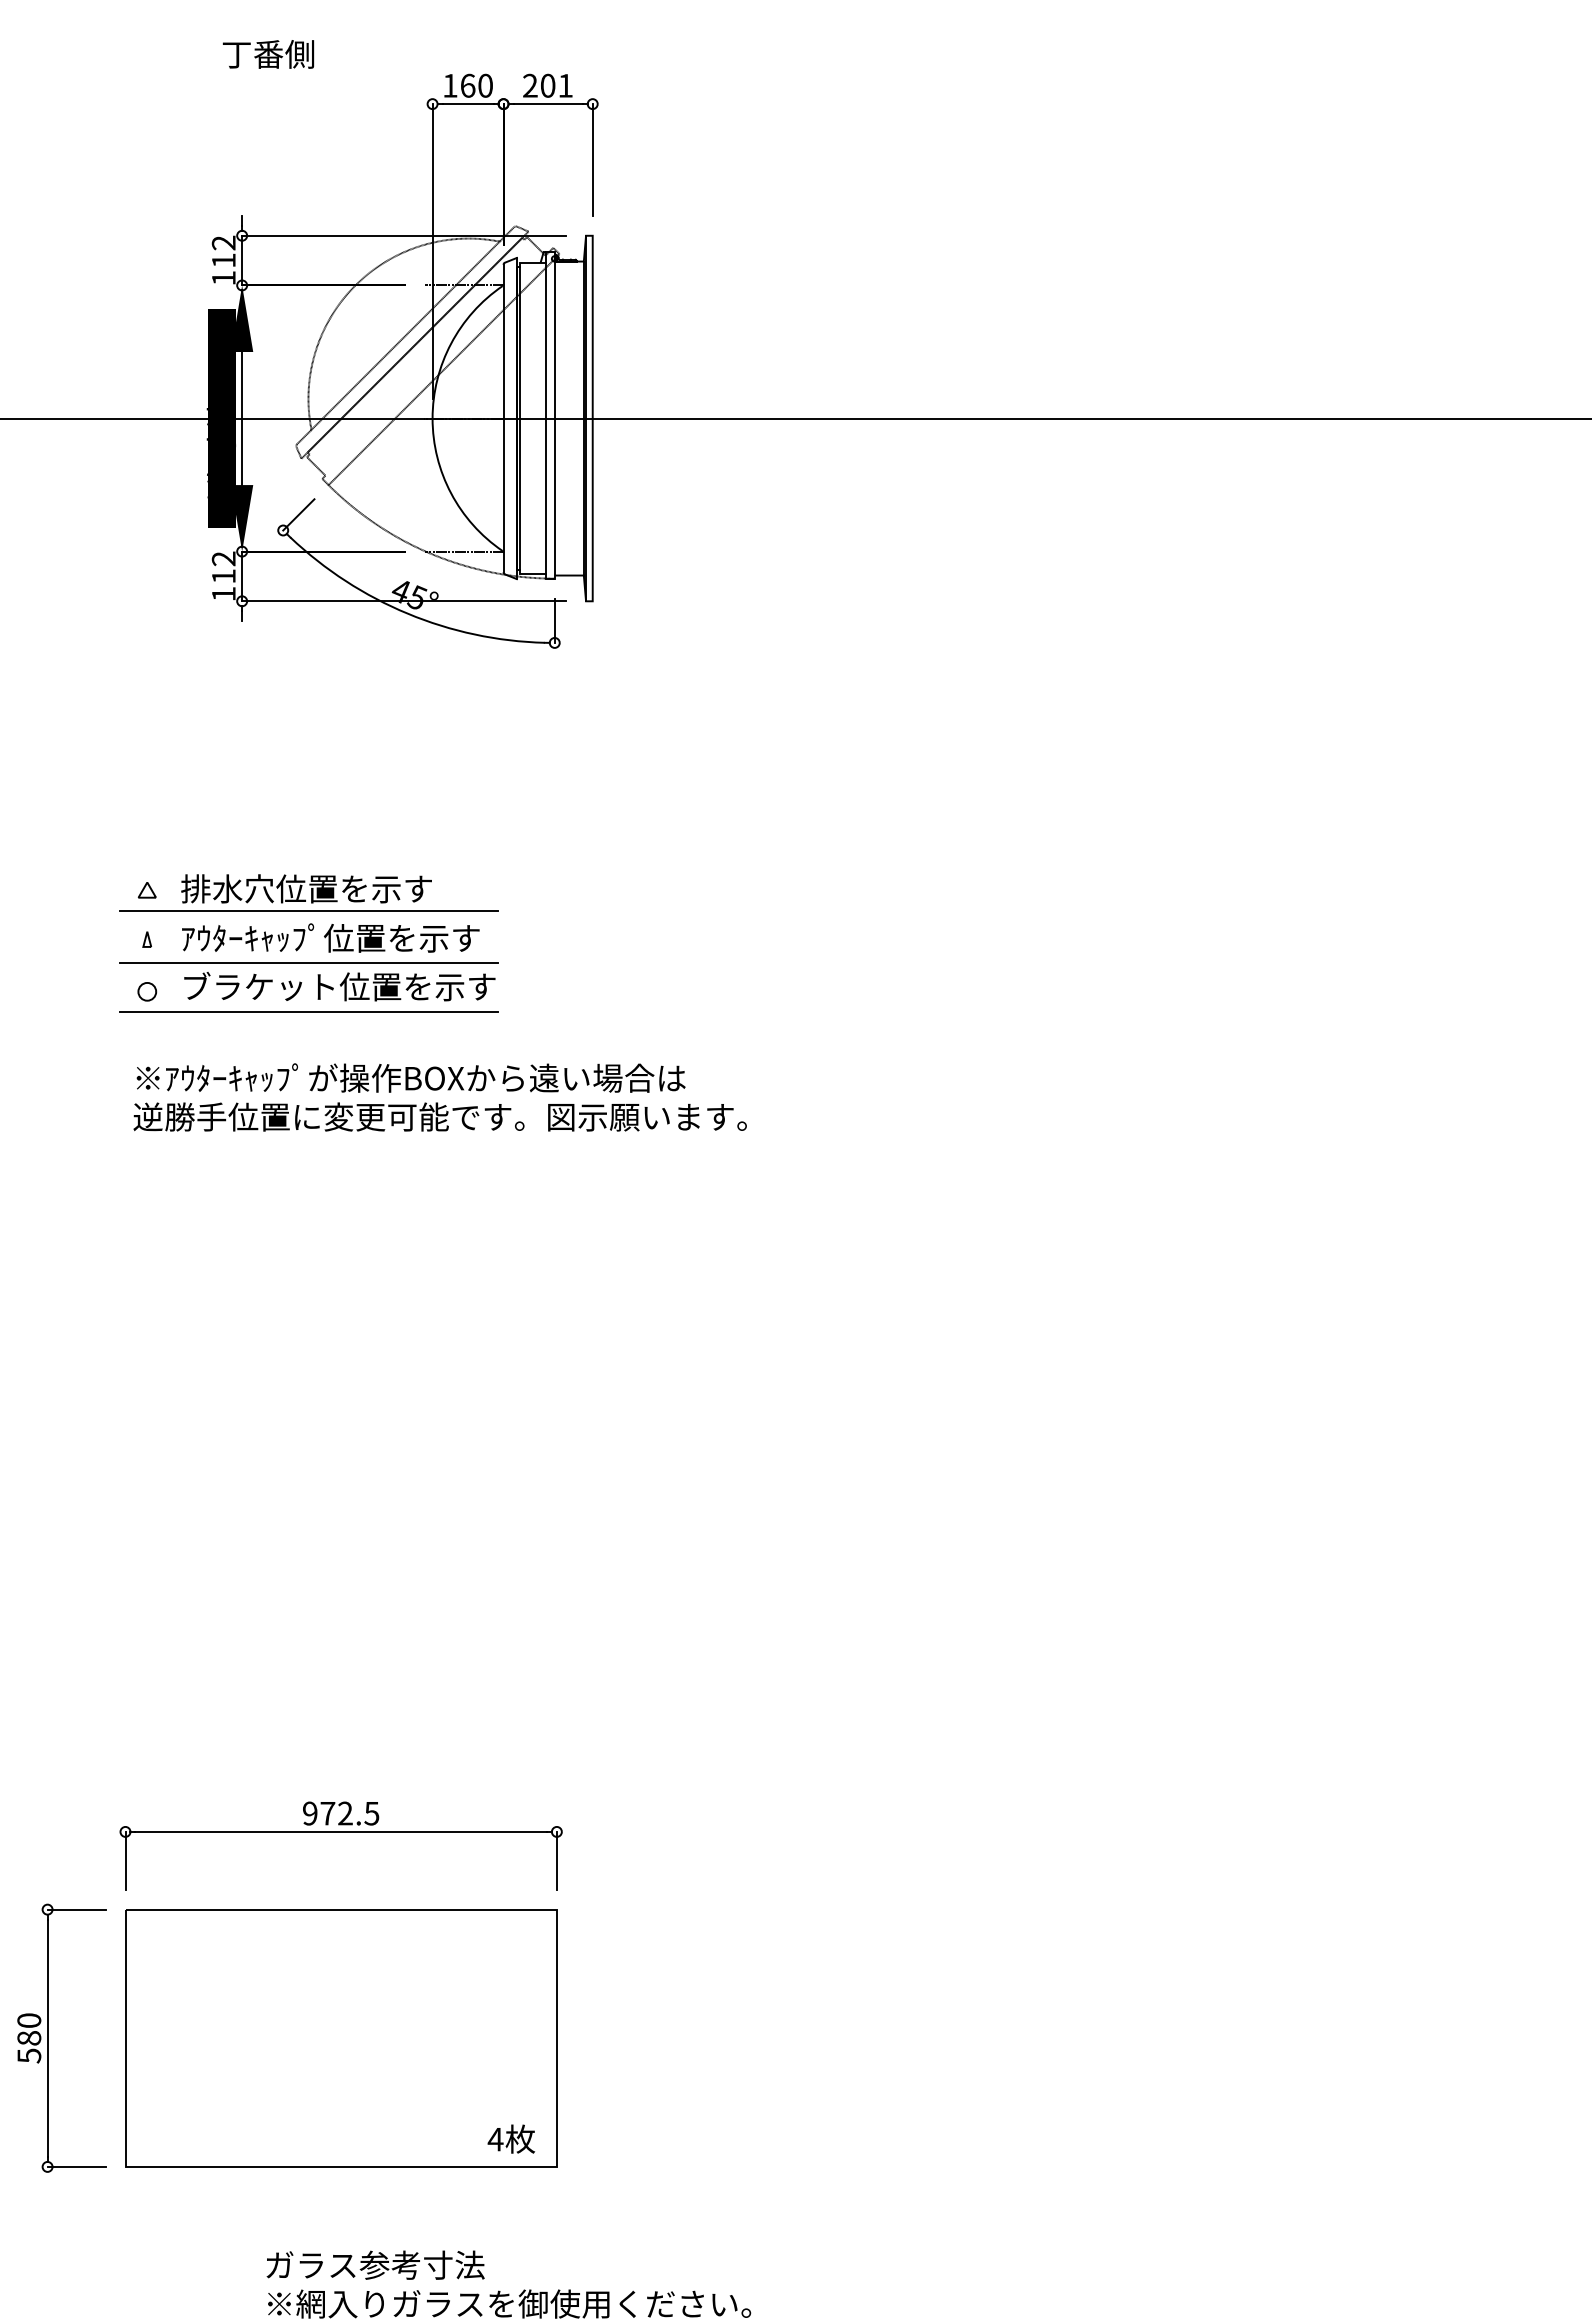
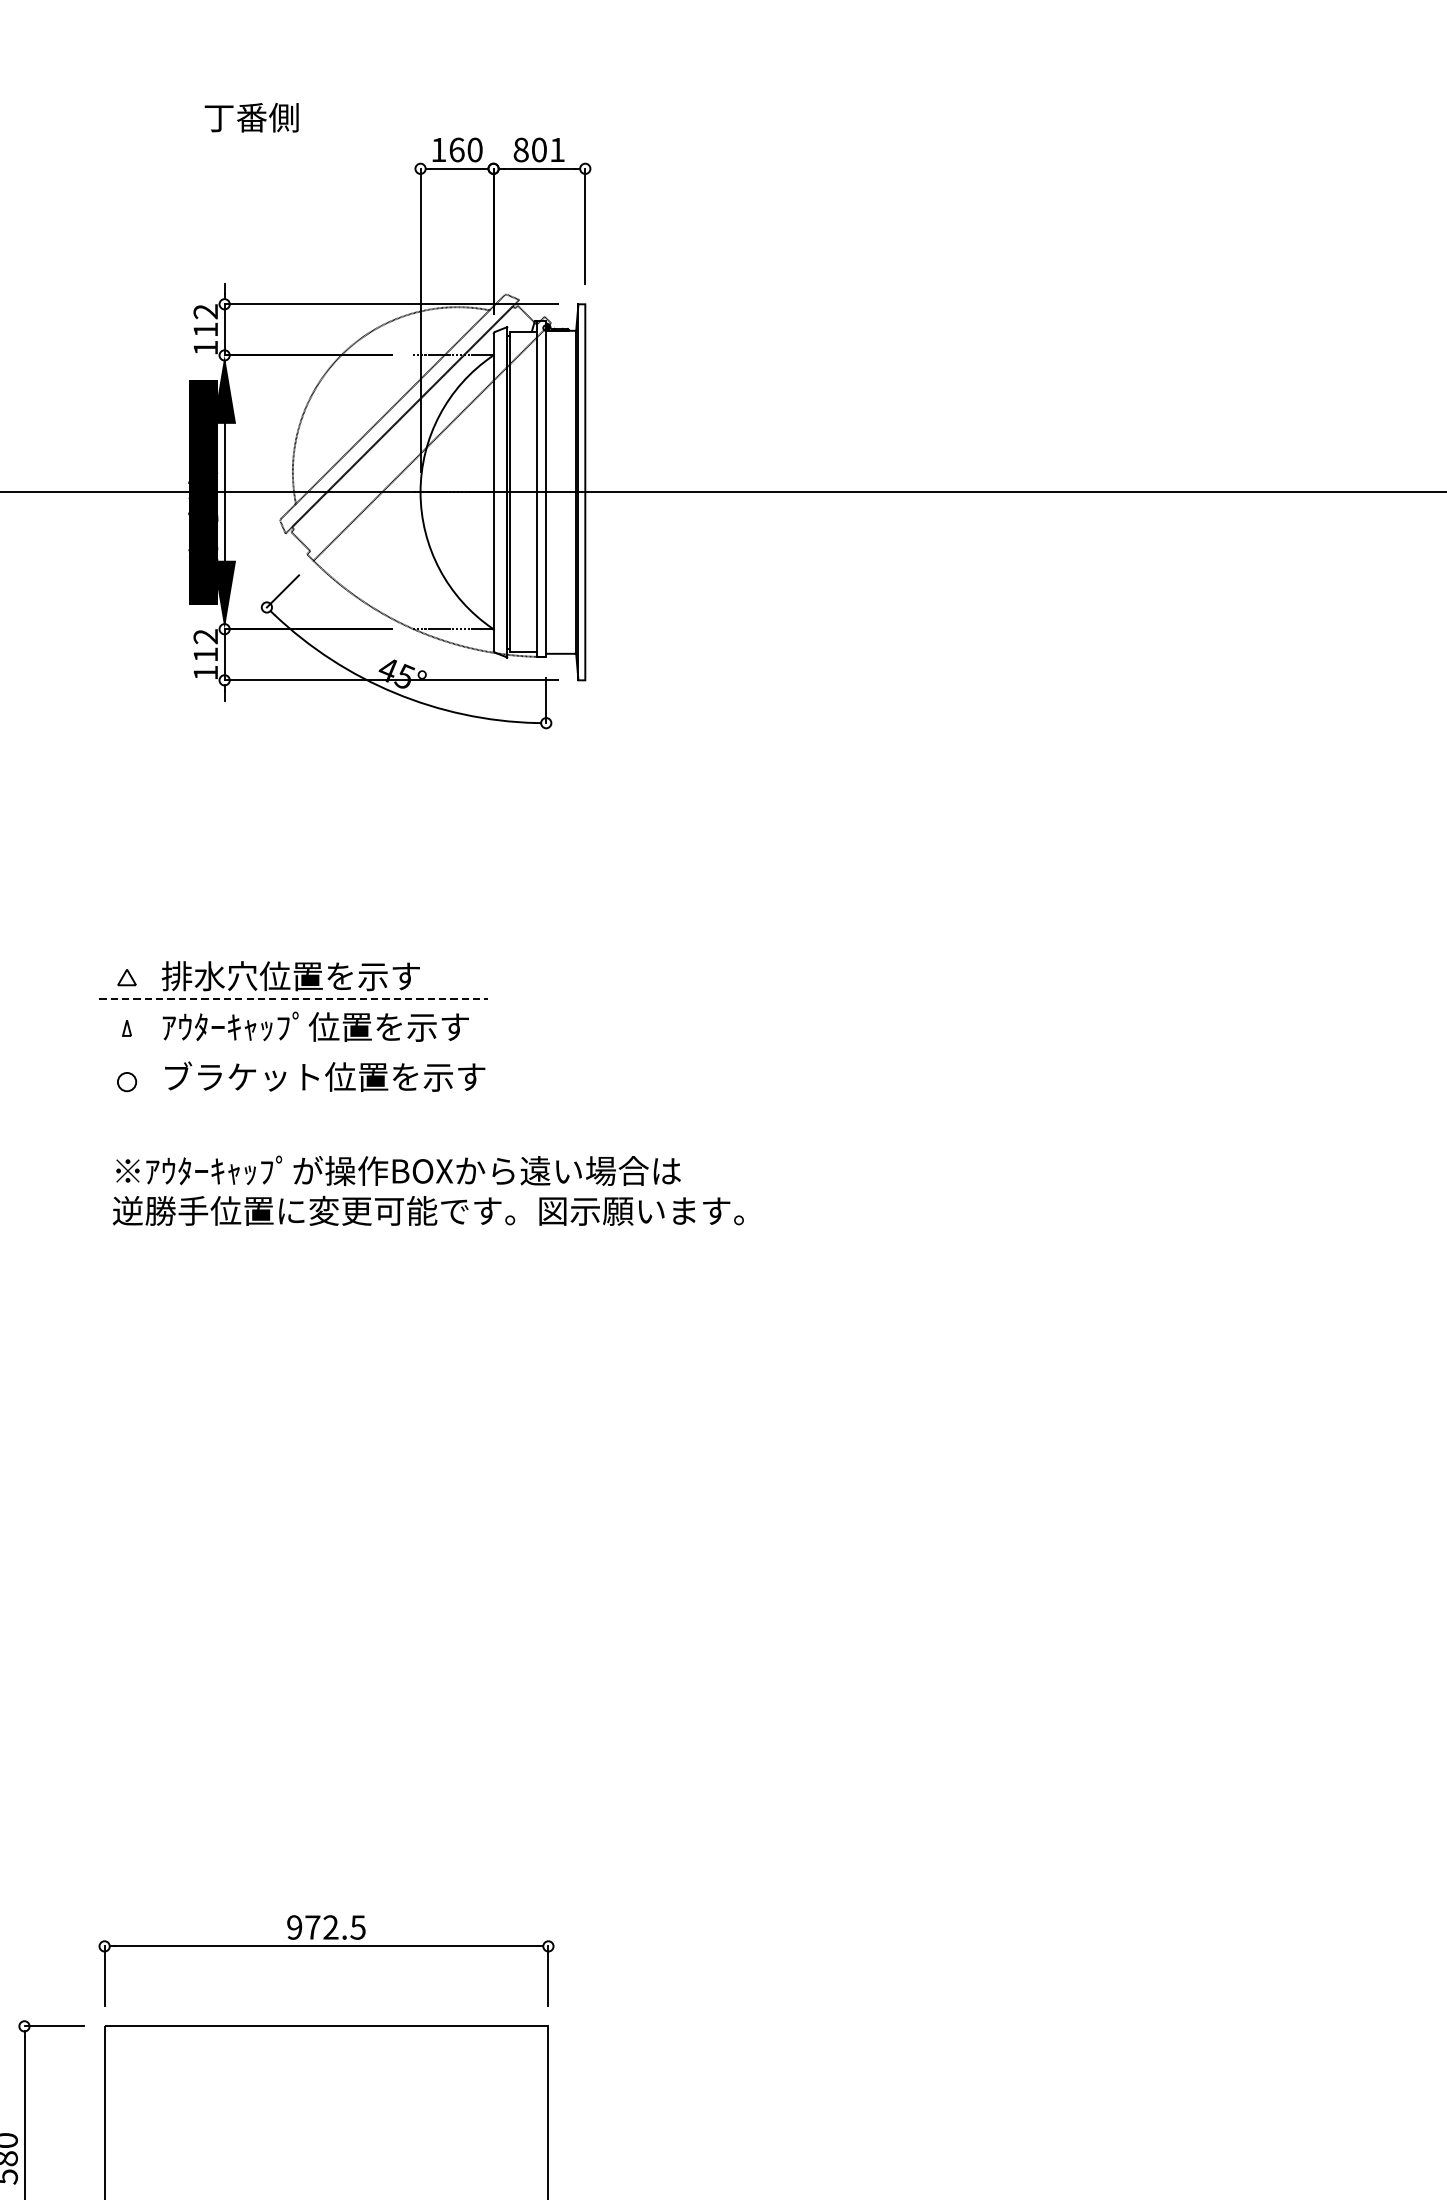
text: (530, 85) -> (521, 149), 201 -> 801
line: (309, 911) -> (293, 999), solid -> dashed
line: (308, 962) -> (292, 1051), removed
line: (308, 1011) -> (292, 1102), removed

